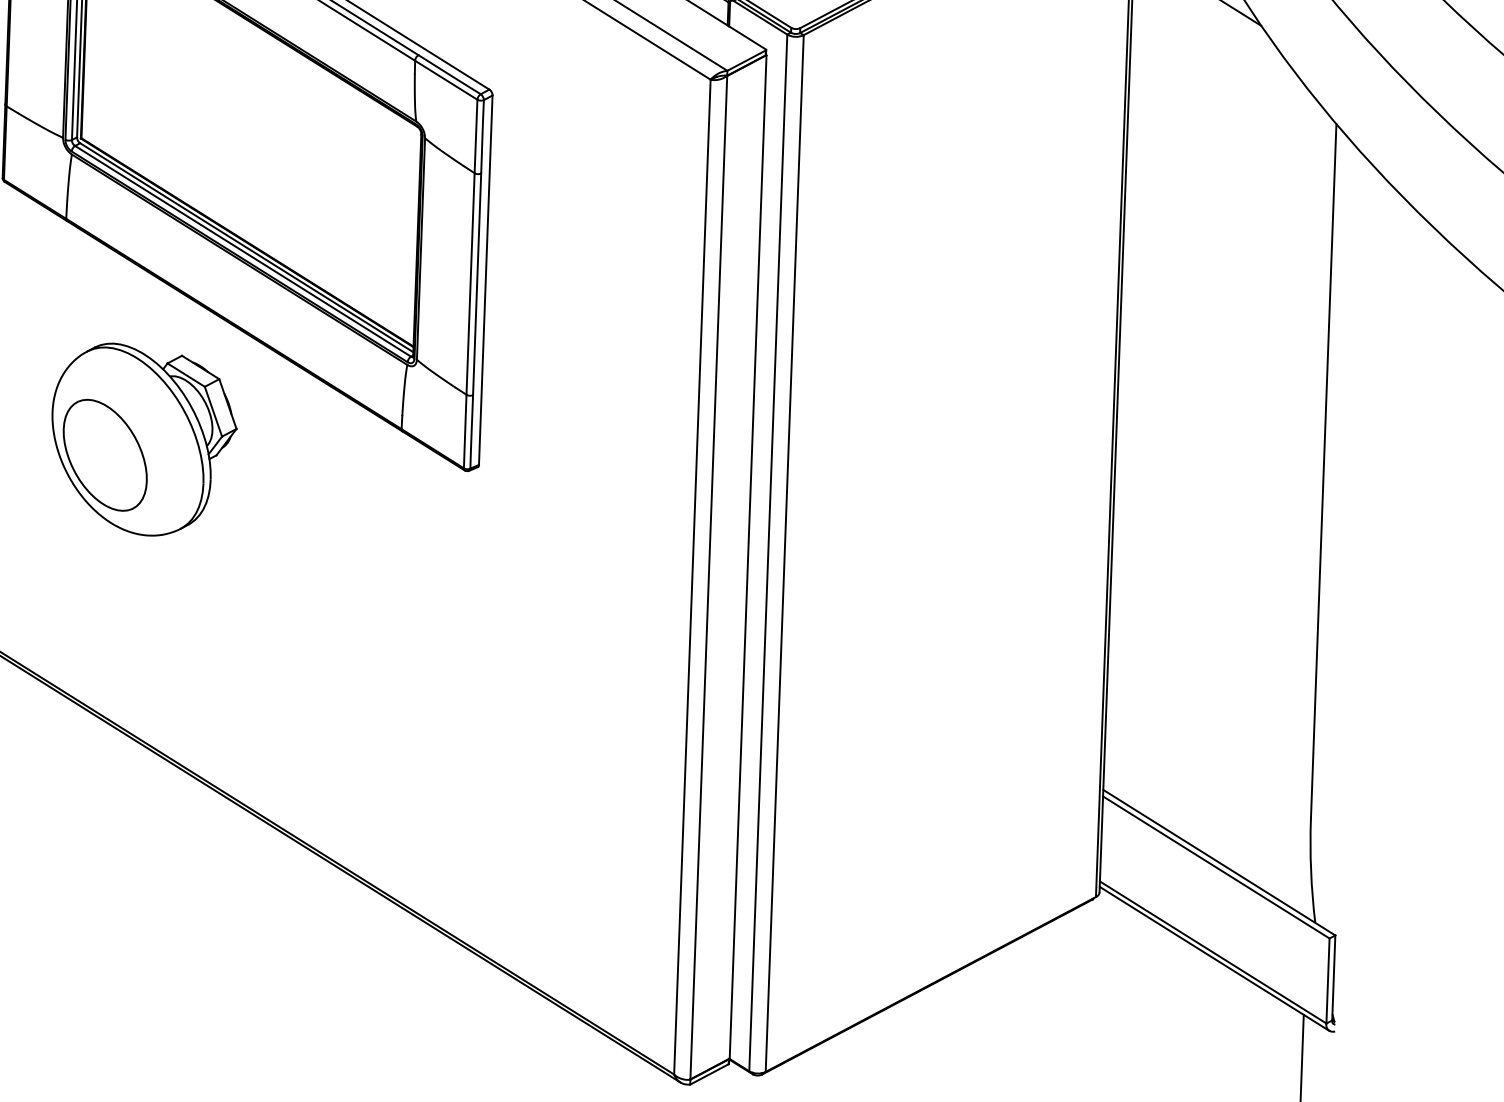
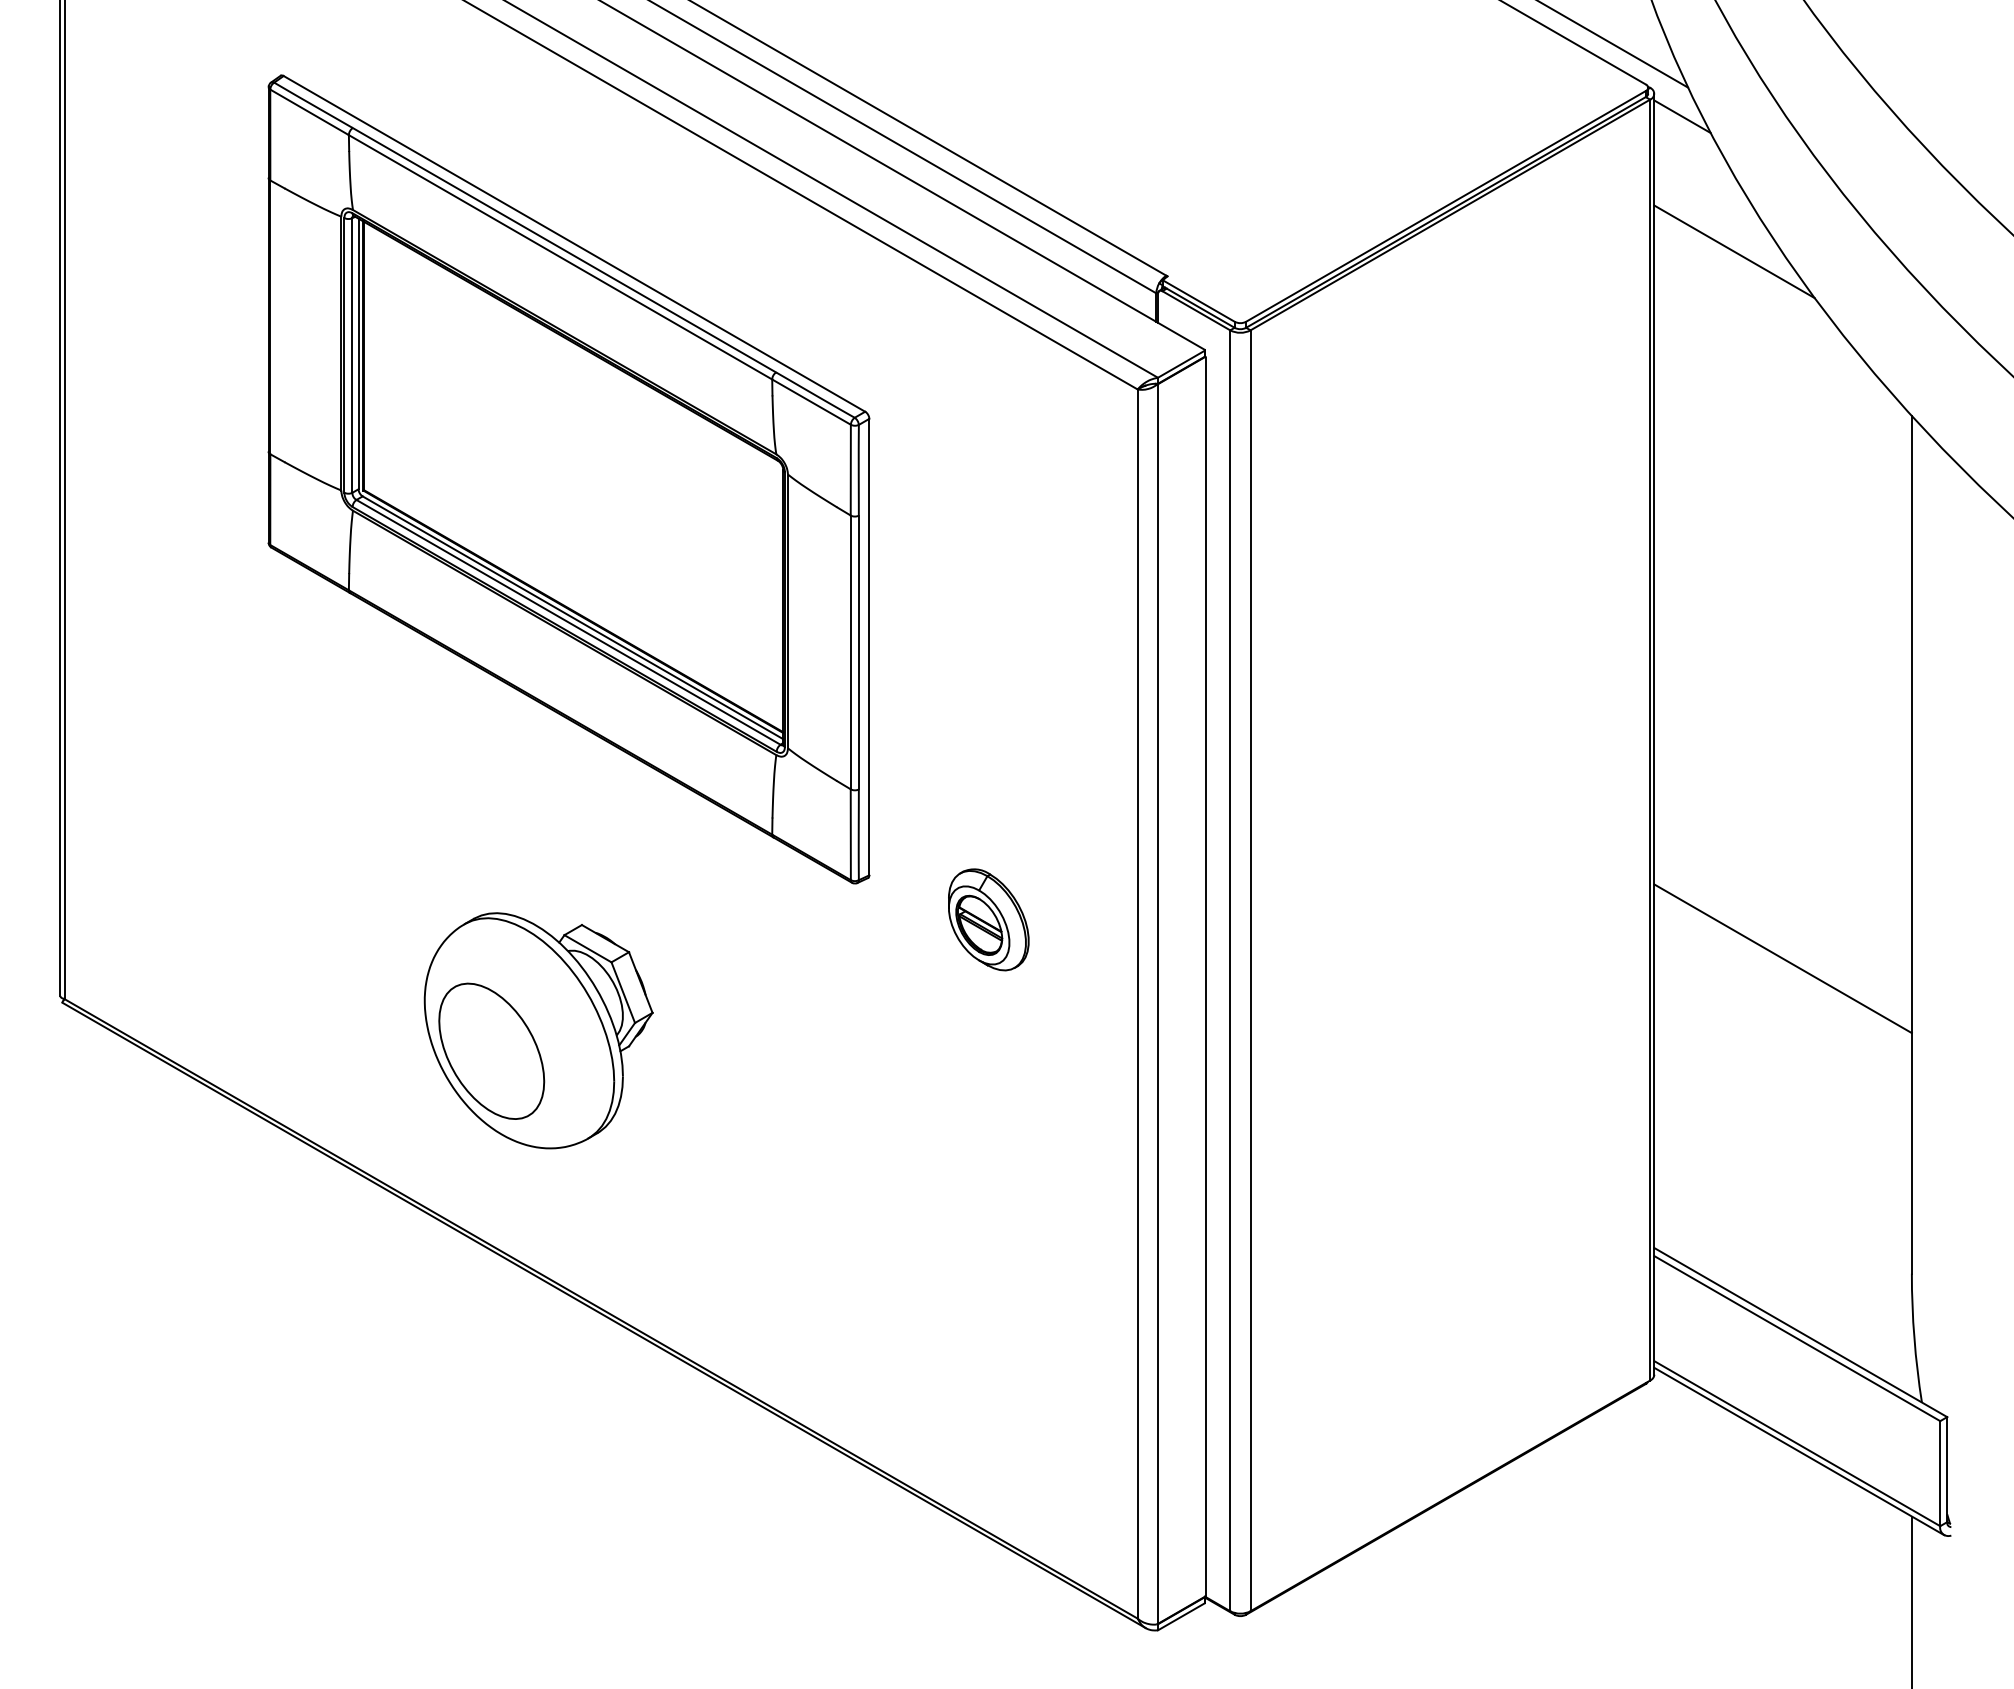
part: (143, 439) -> (538, 1030), moved
part: (574, 504) -> (988, 919), added
line: (1215, 559) -> (1782, 958), added

